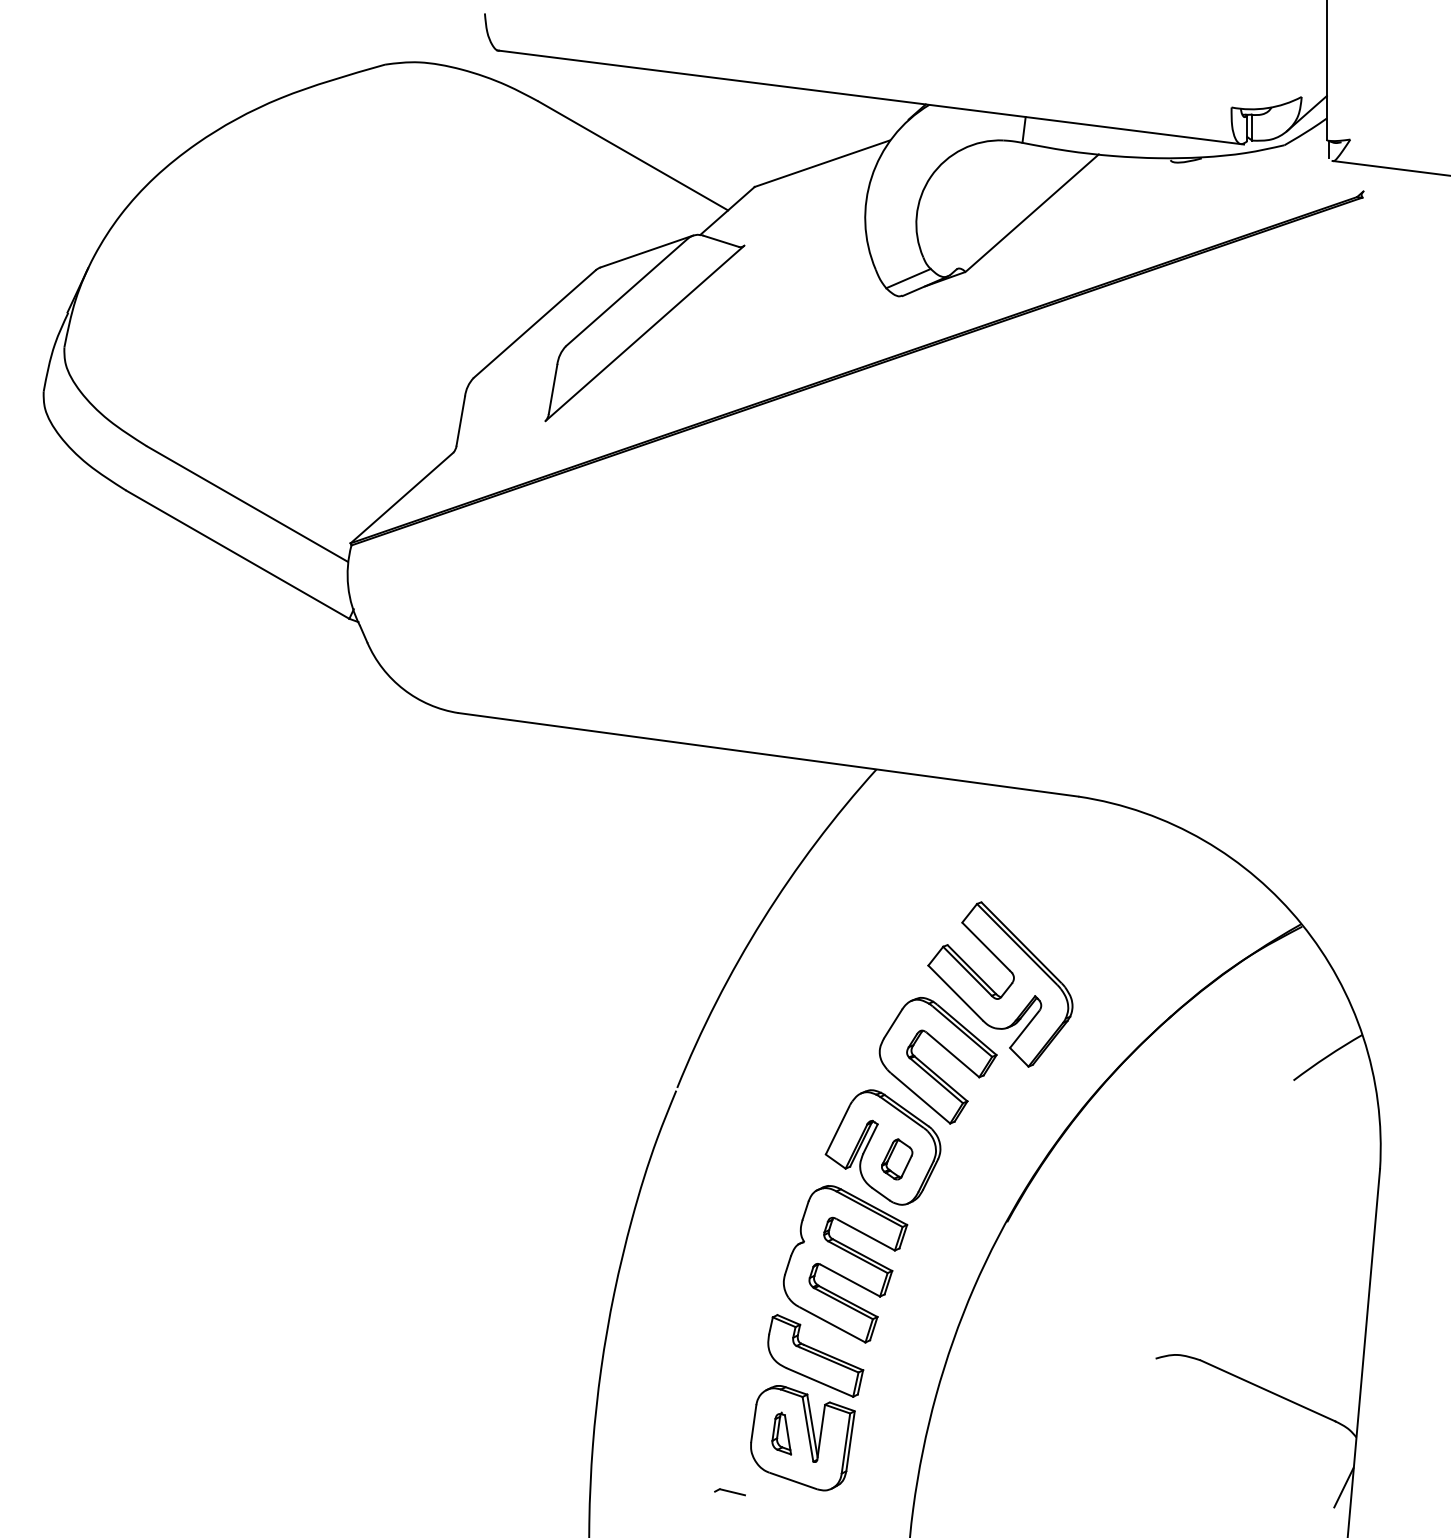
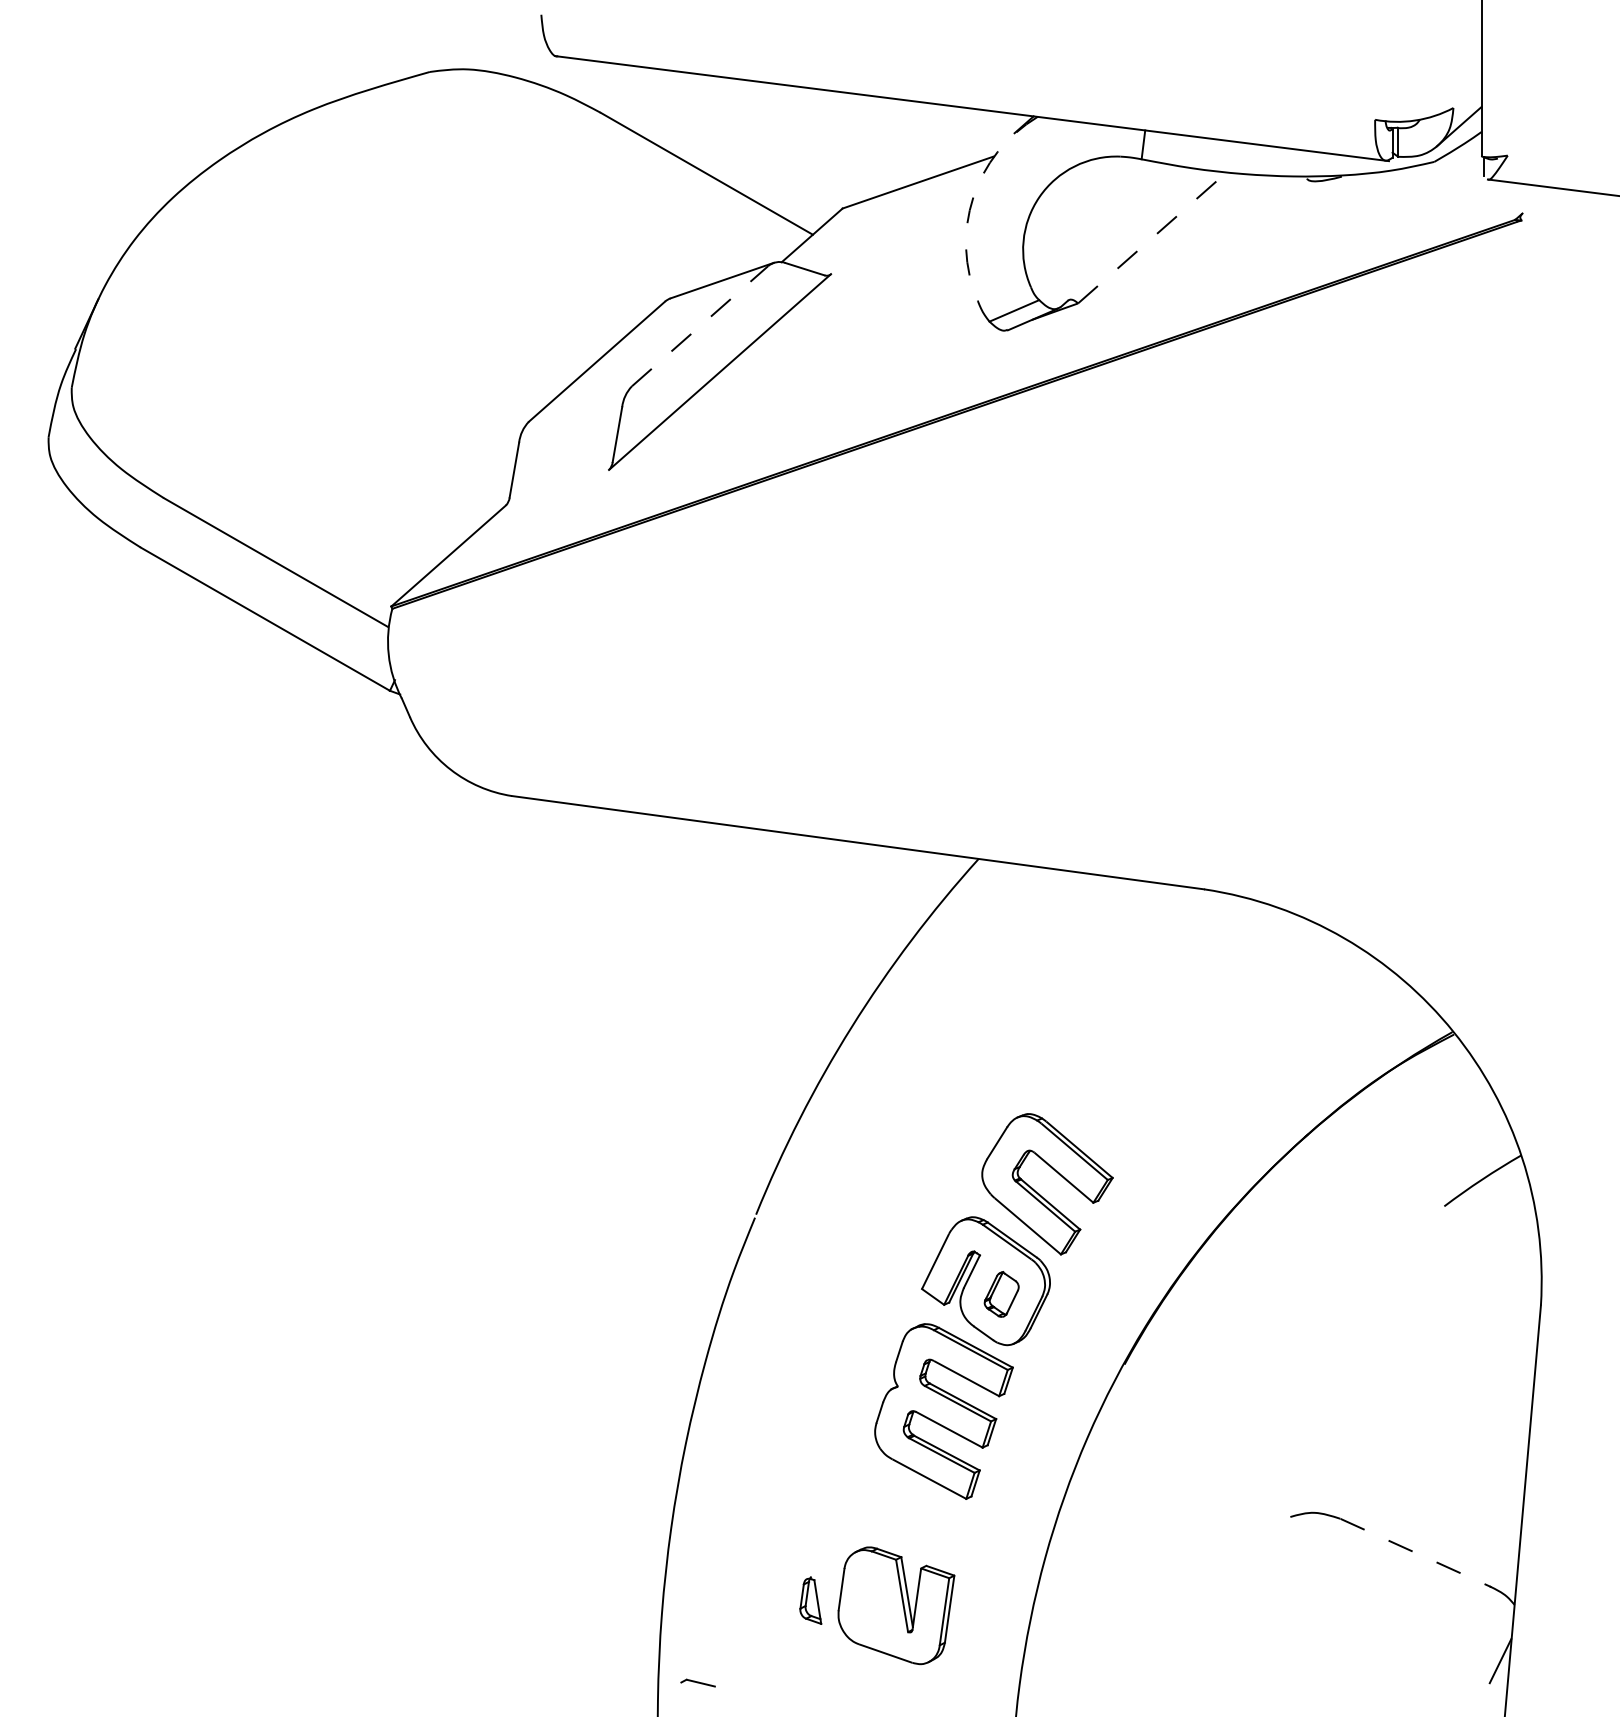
arc: (871, 177) -> (973, 197), solid -> dashed
line: (1032, 212) -> (1152, 237), solid -> dashed
line: (627, 292) -> (700, 326), solid -> dashed
part: (1006, 989) -> (1123, 1104), removed
part: (815, 1355) -> (910, 1513), removed
line: (1268, 1391) -> (1416, 1553), solid -> dashed
part: (781, 1433) -> (810, 1600), moved
part: (729, 1491) -> (697, 1682), moved

